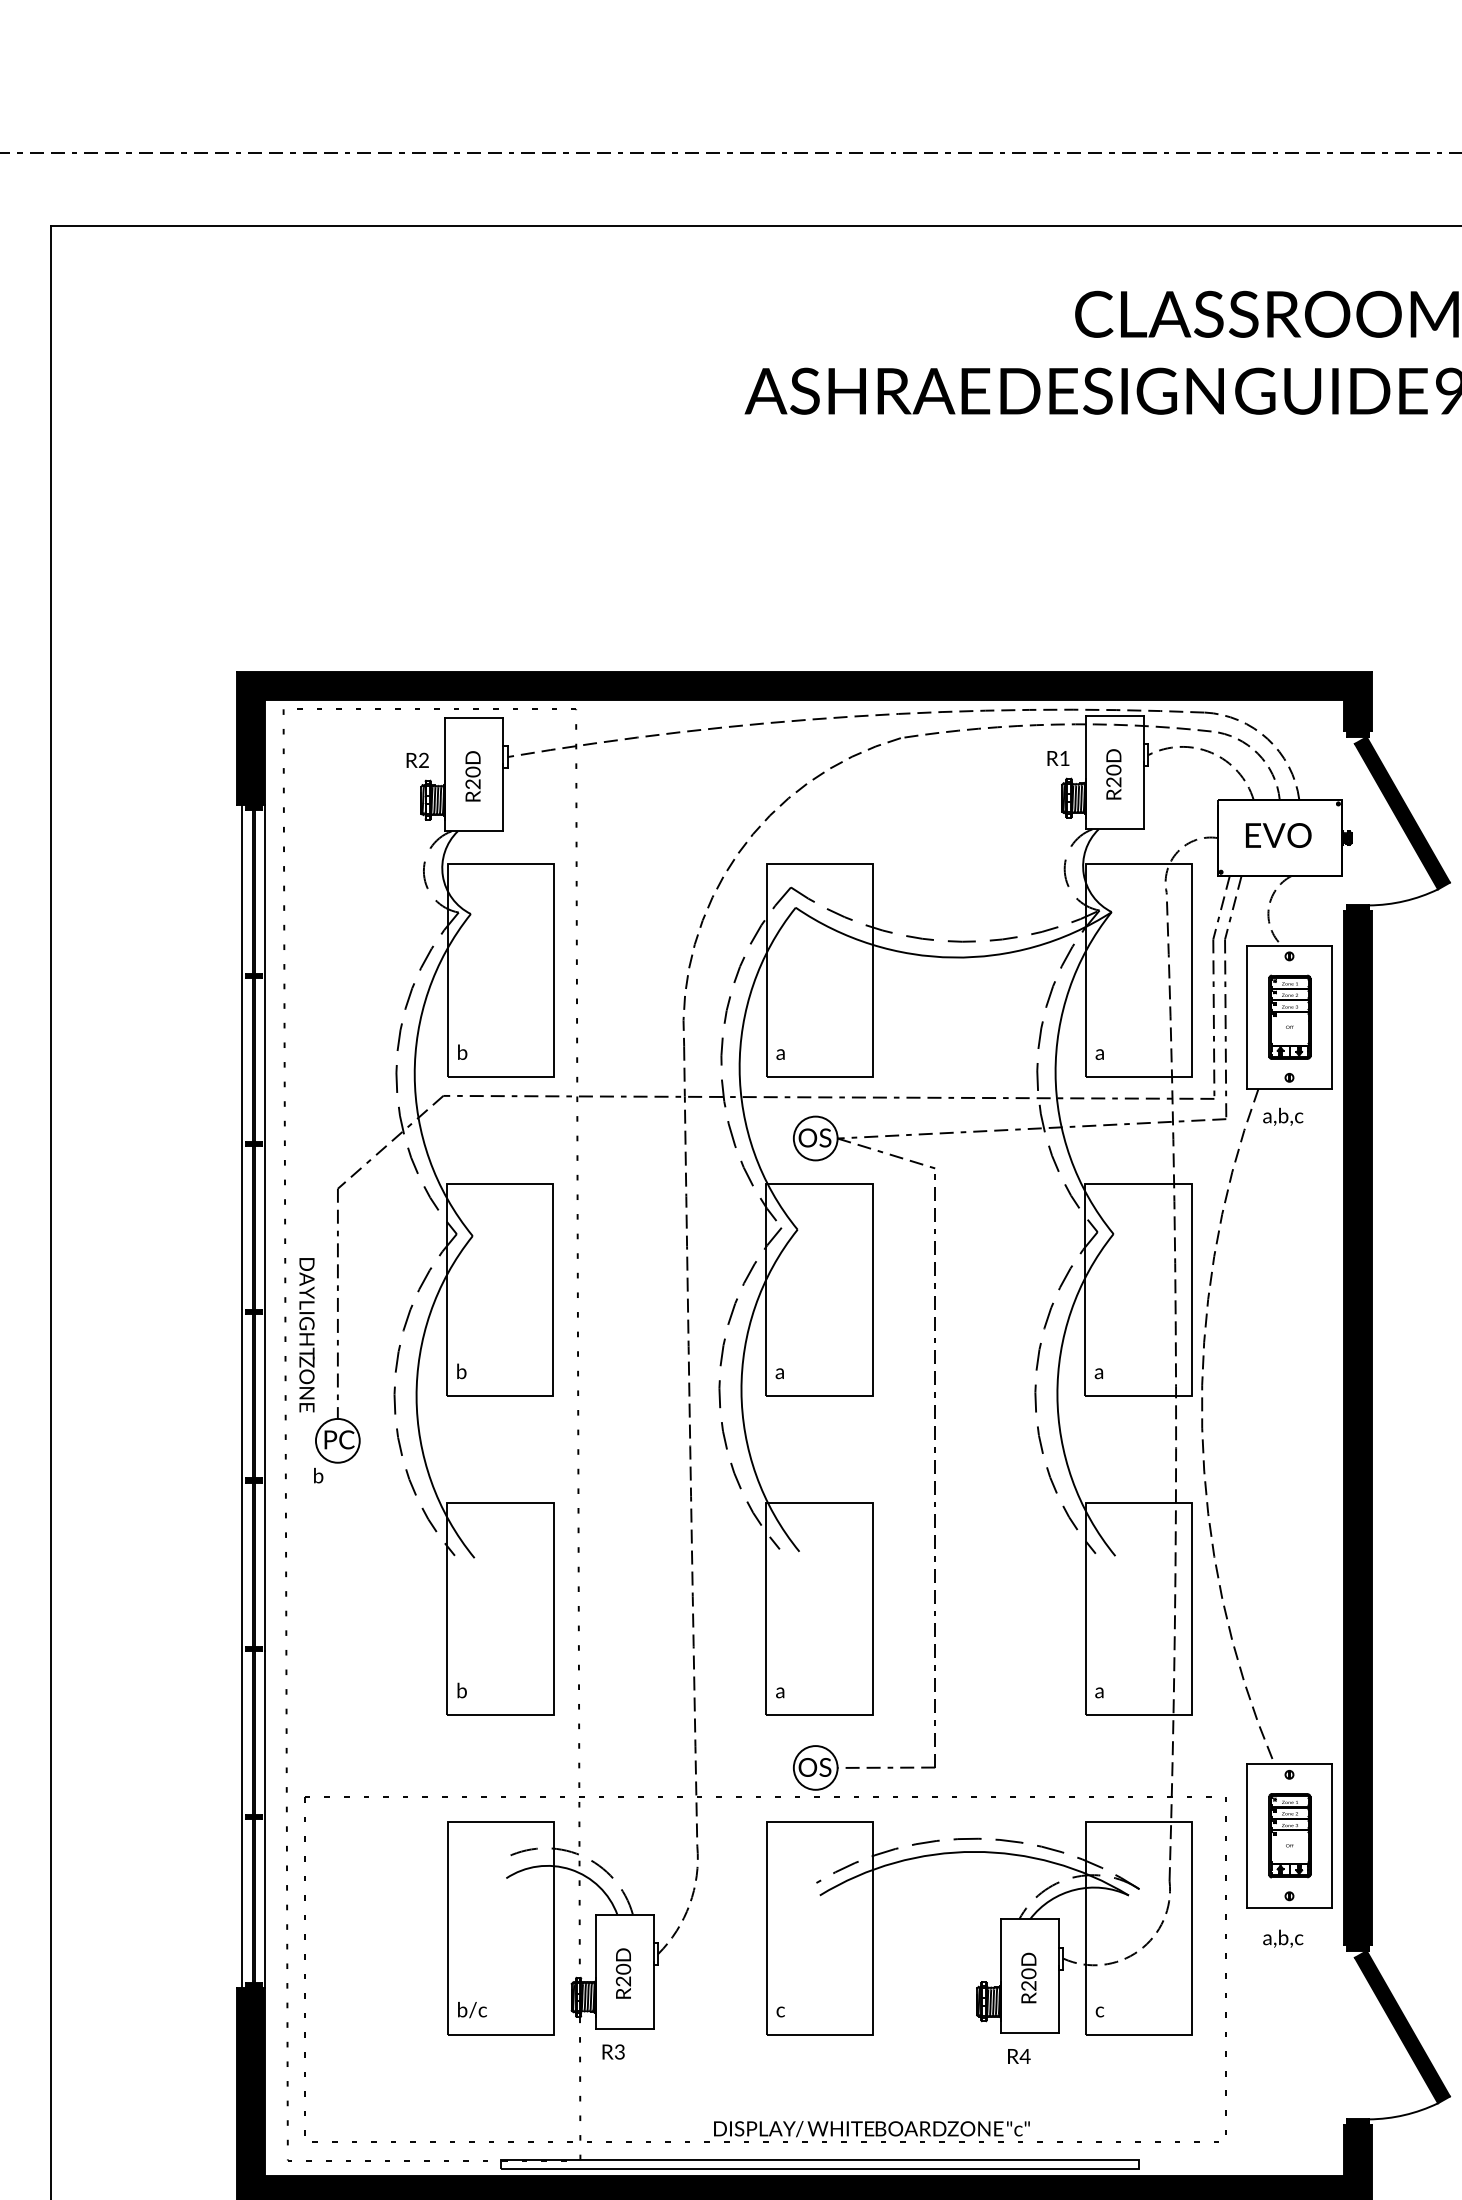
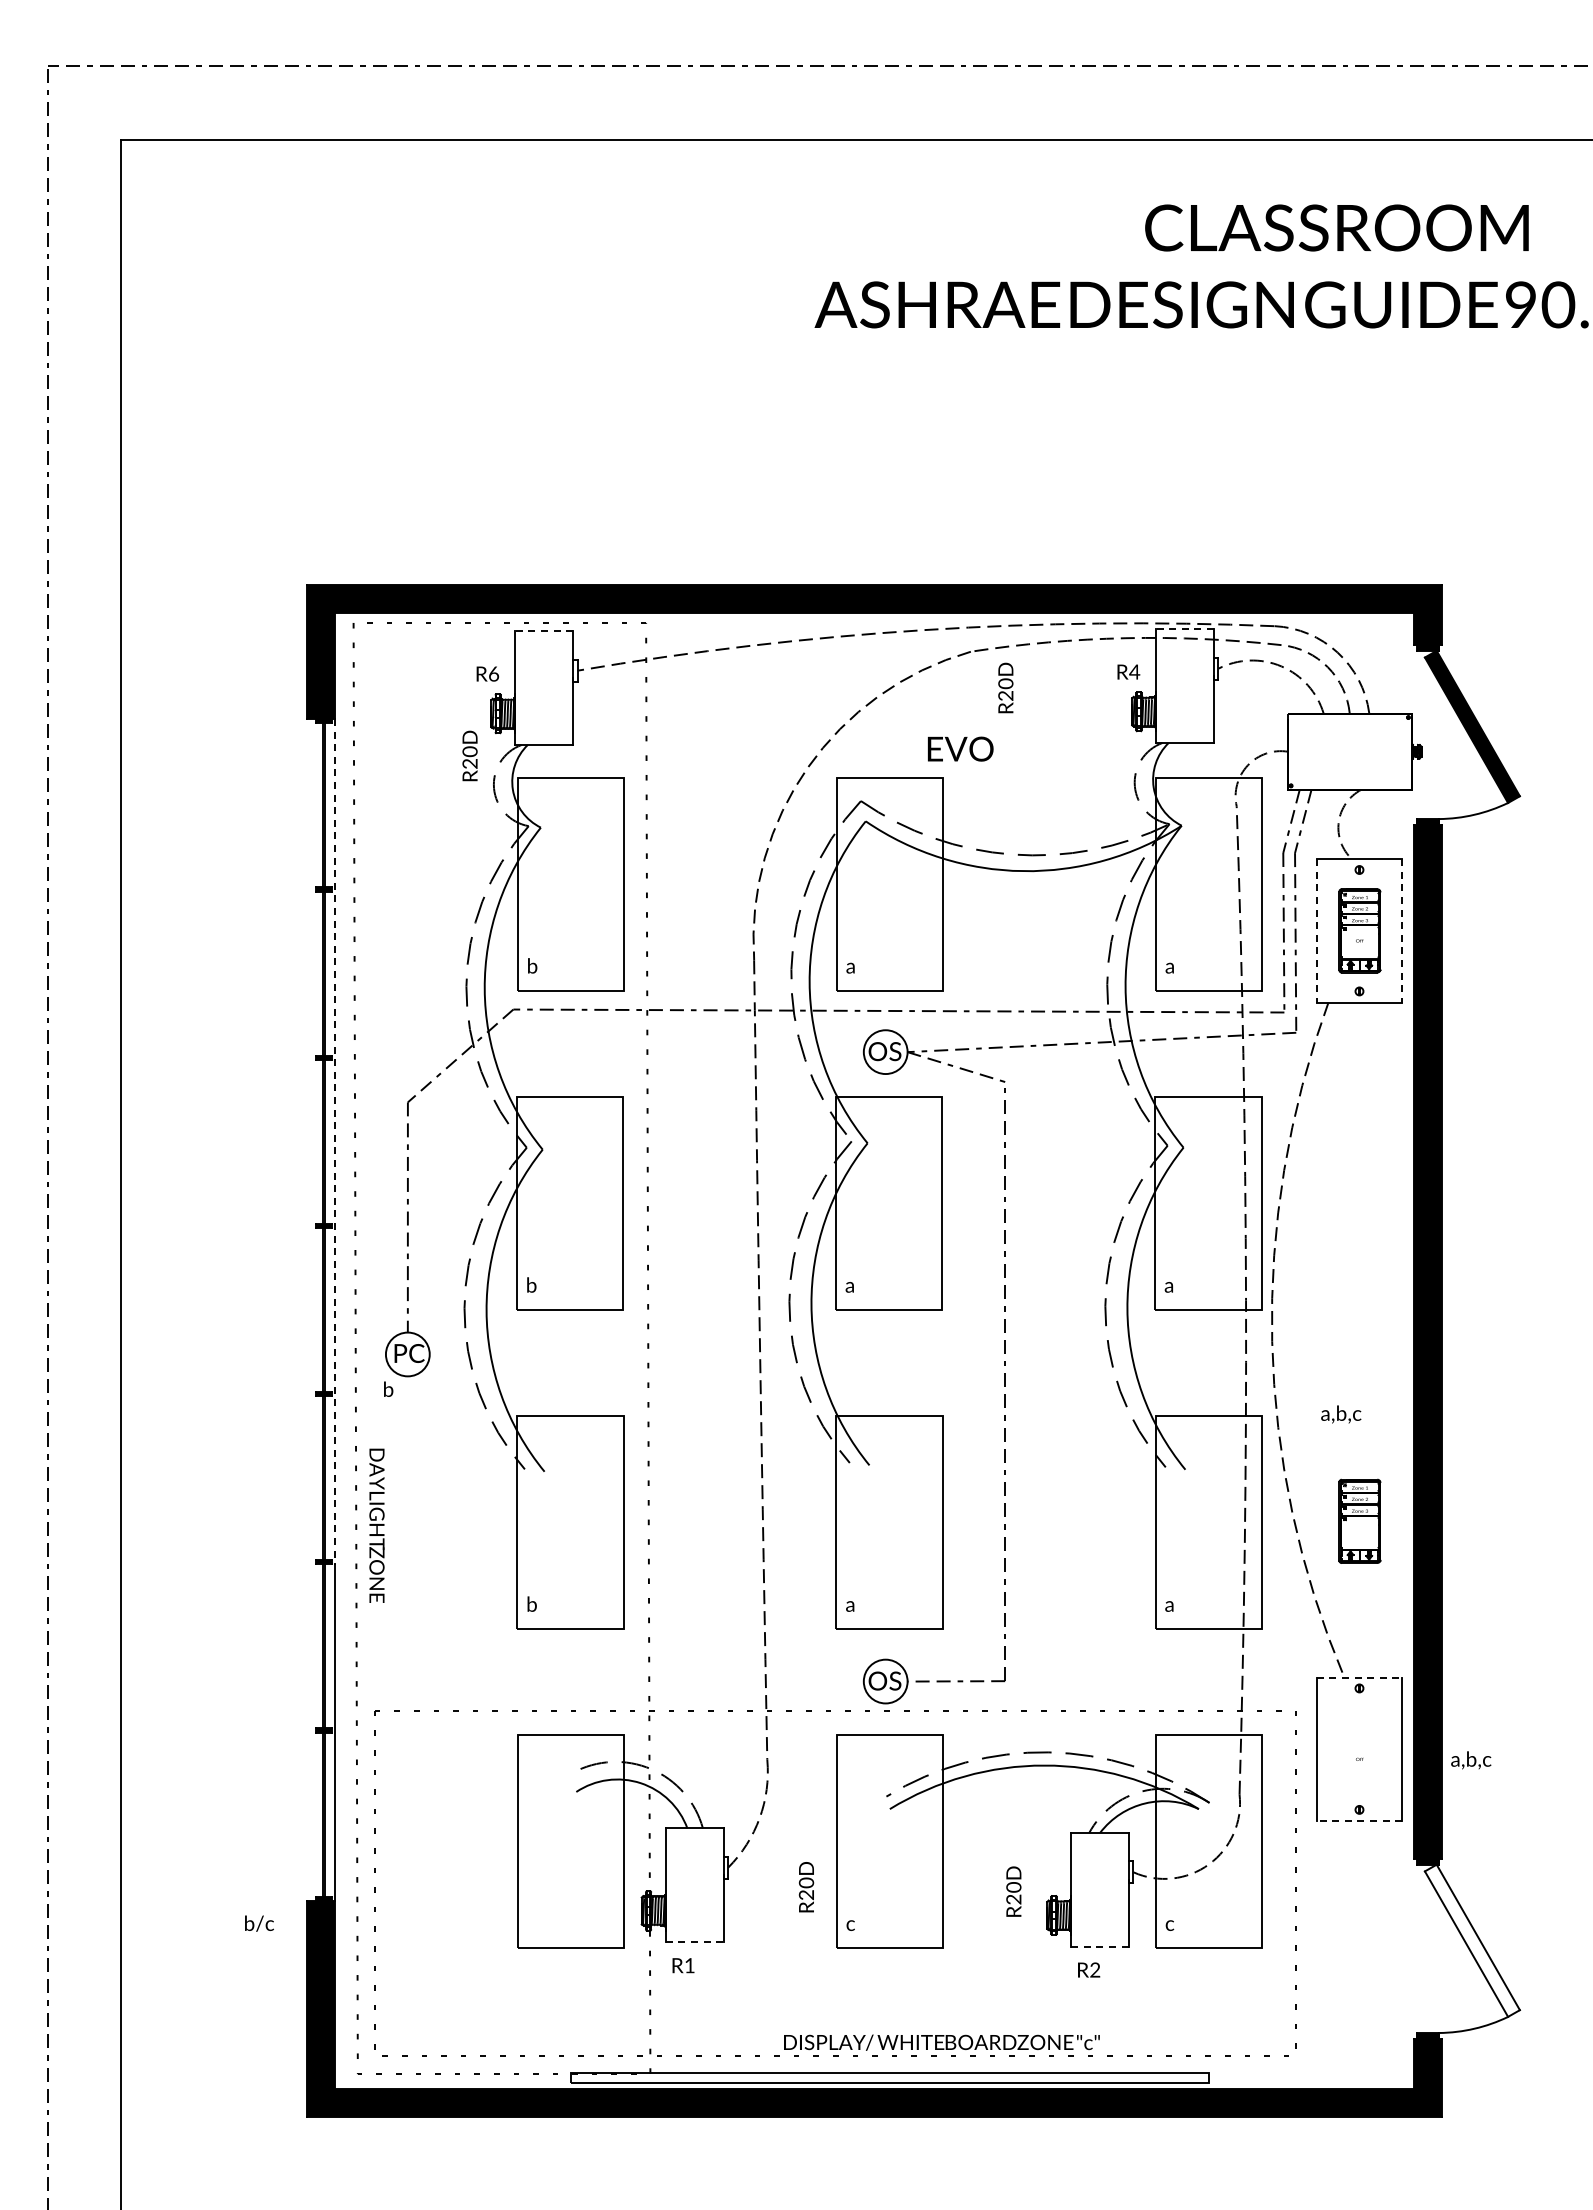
line: (1115, 715) -> (1185, 629), solid -> dashed
line: (474, 717) -> (544, 631), solid -> dashed
text: (1064, 757) -> (1134, 671), R1 -> R4
text: (424, 759) -> (494, 673), R2 -> R6
text: (1113, 773) -> (1005, 687), moved
text: (472, 775) -> (469, 755), moved
text: (1278, 834) -> (960, 748), moved
line: (1246, 1016) -> (1316, 930), solid -> dashed
line: (1332, 1016) -> (1402, 930), solid -> dashed
text: (1283, 1116) -> (1341, 1414), moved
line: (264, 1227) -> (334, 1141), solid -> dashed
text: (306, 1334) -> (376, 1525), moved
line: (242, 1396) -> (312, 1310), removed
line: (1289, 1763) -> (1359, 1677), solid -> dashed
part: (1289, 1834) -> (1359, 1520), moved
line: (1289, 1907) -> (1359, 1821), solid -> dashed
text: (1283, 1938) -> (1471, 1760), moved
text: (623, 1973) -> (806, 1887), moved
text: (1028, 1977) -> (1013, 1891), moved
text: (472, 2009) -> (259, 1923), moved
fill: (1401, 2026) -> (1471, 1940), removed
line: (624, 2028) -> (694, 1942), solid -> dashed
line: (1030, 2032) -> (1100, 1946), solid -> dashed
text: (619, 2051) -> (689, 1965), R3 -> R1
text: (1024, 2055) -> (1094, 1969), R4 -> R2

